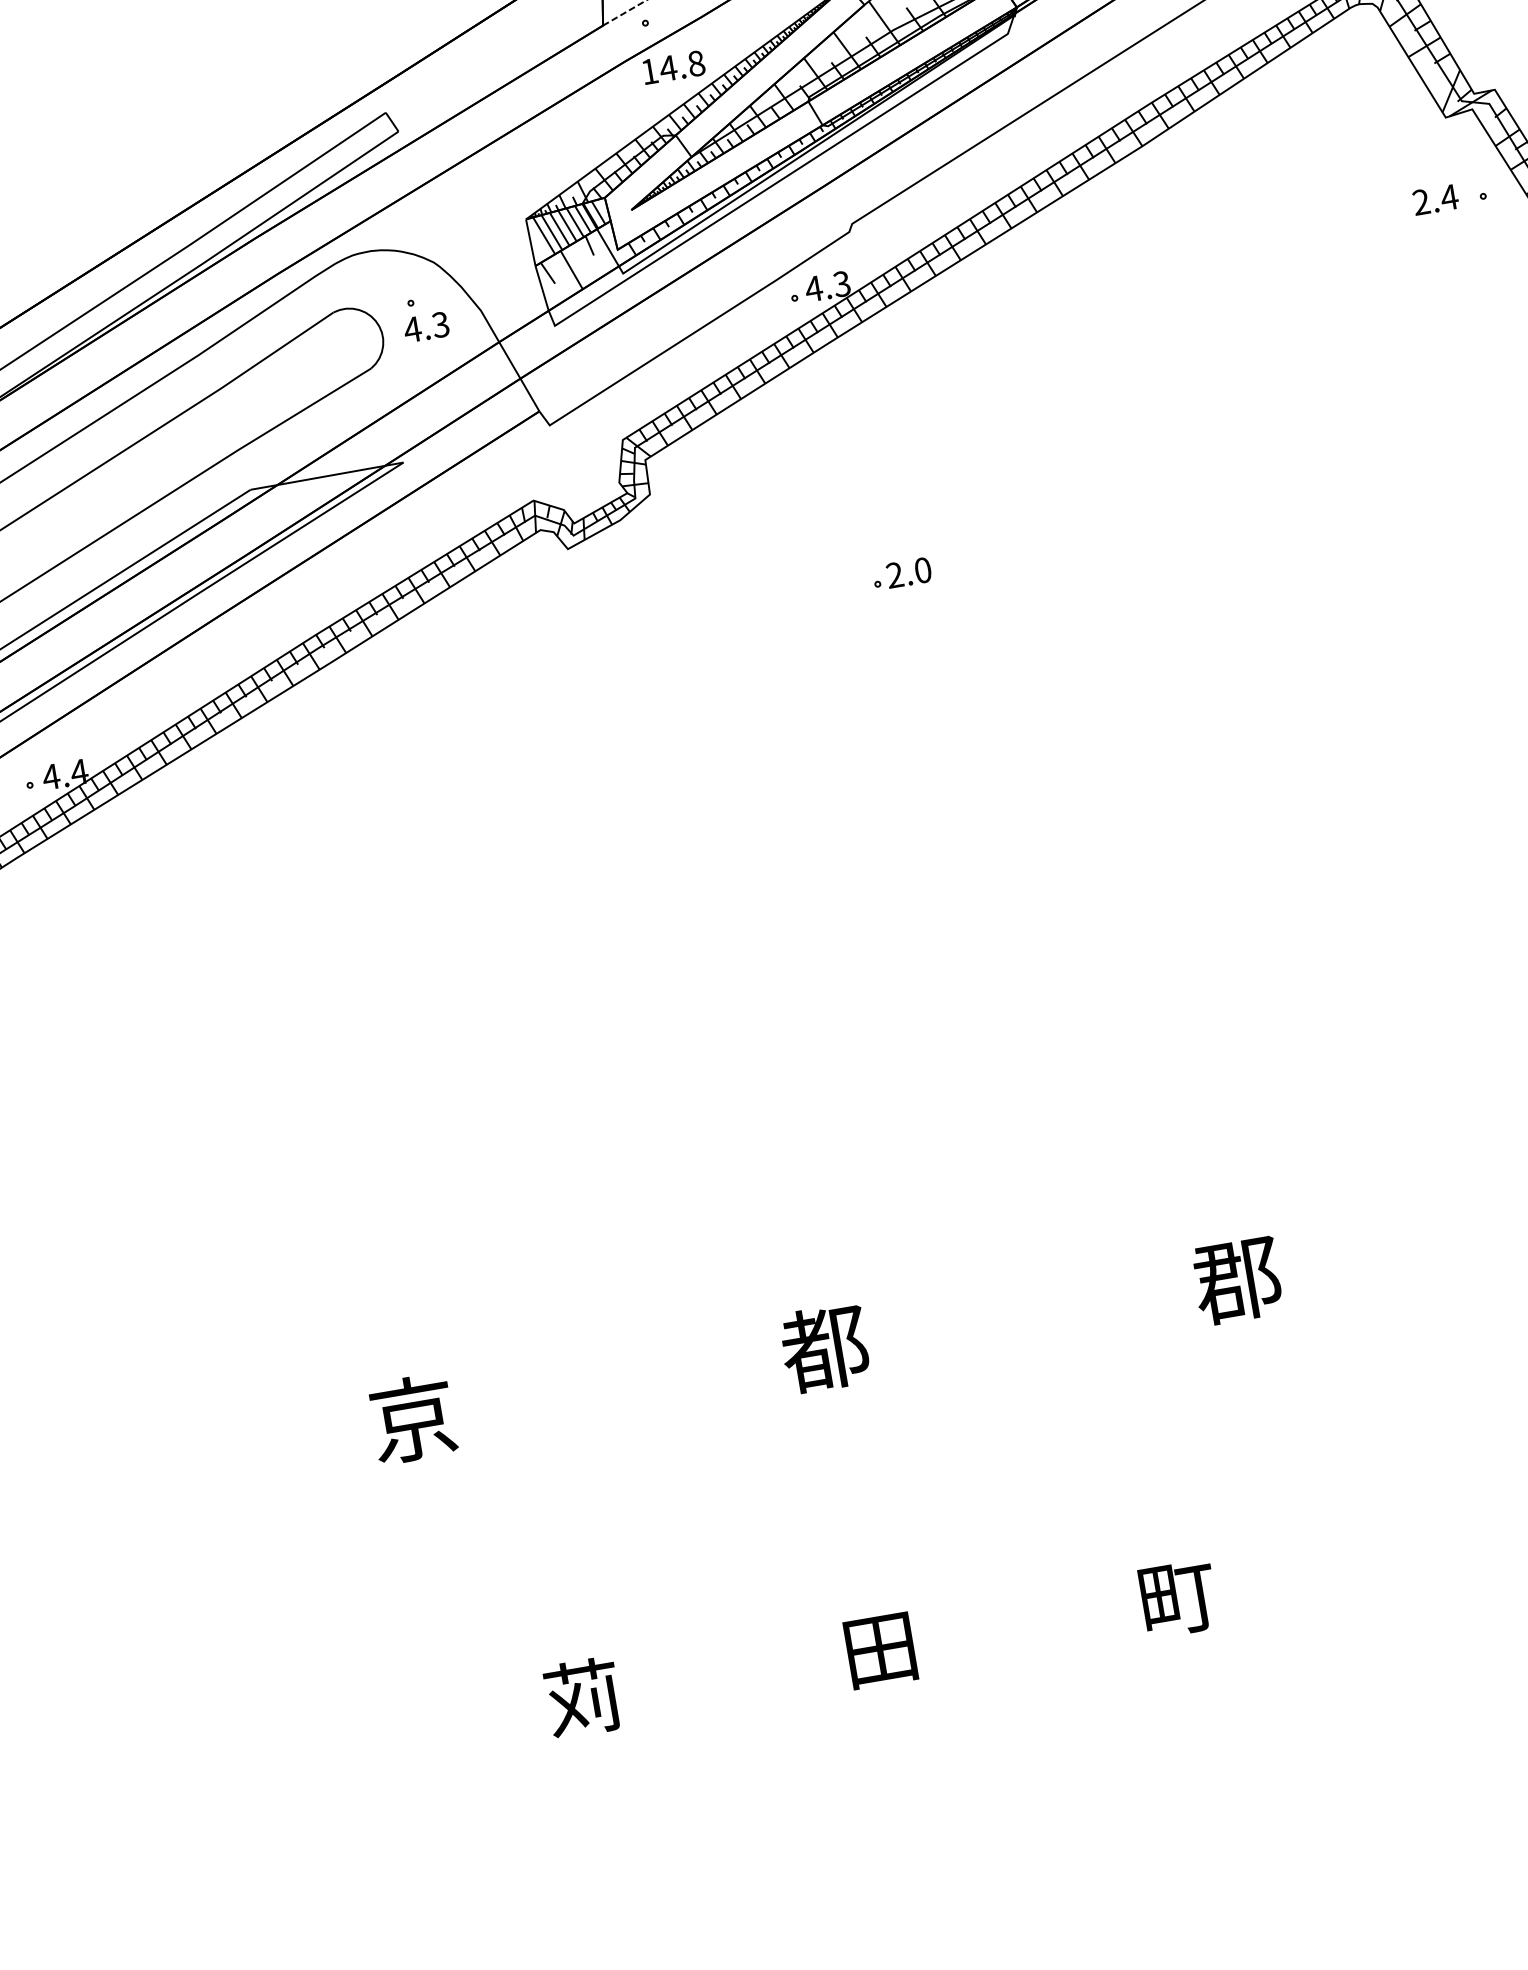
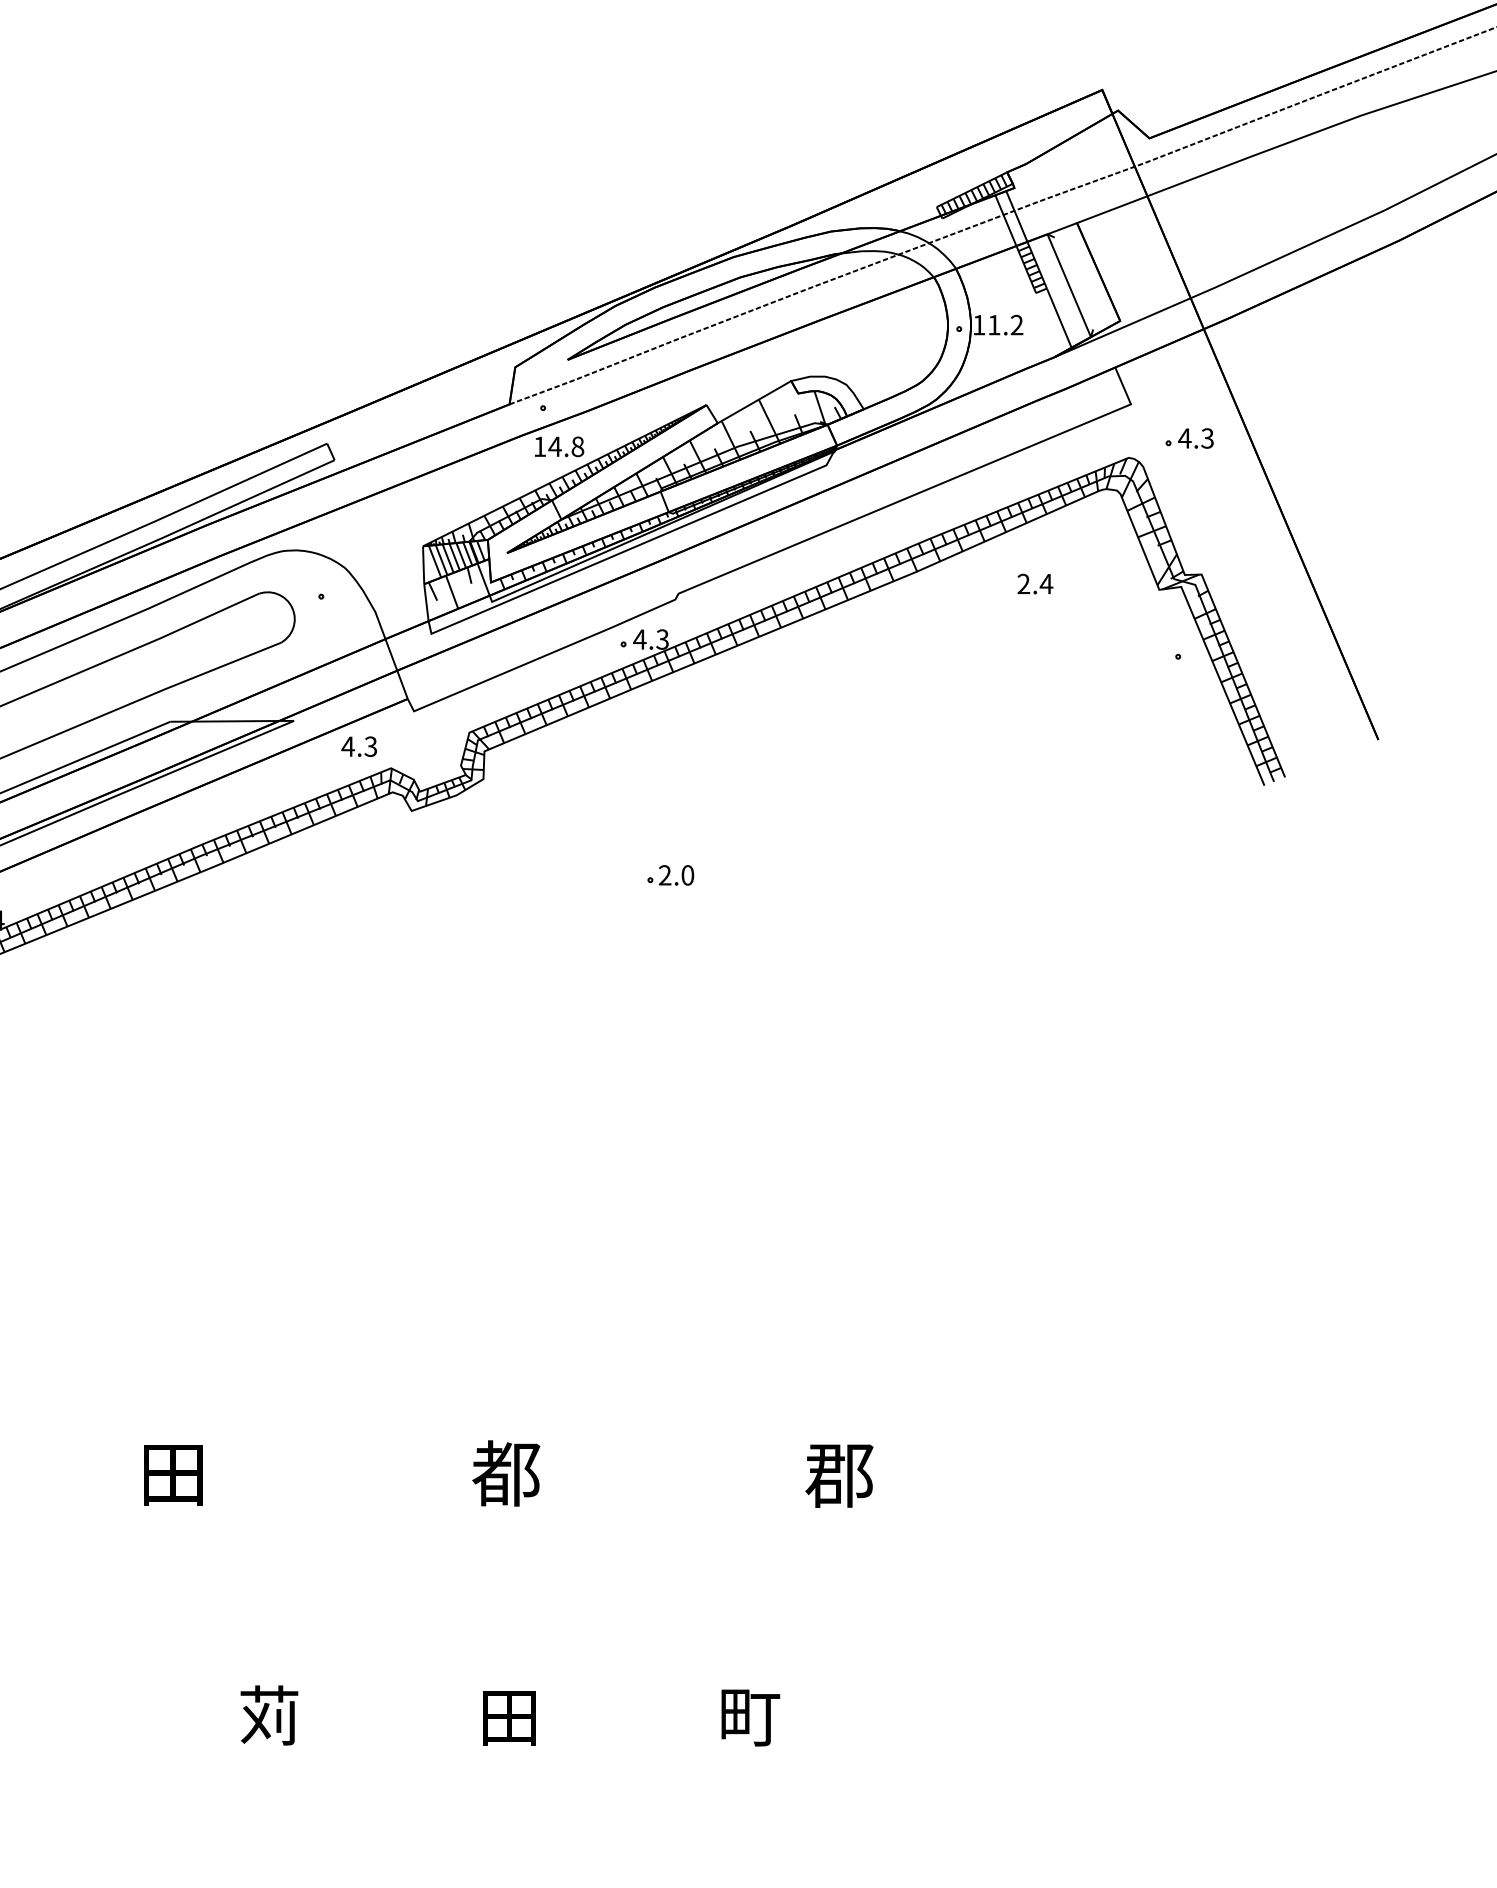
text: (1435, 199) -> (1035, 583), moved
text: (425, 327) -> (358, 746), moved
text: (412, 1418) -> (172, 1473), 京 -> 田

